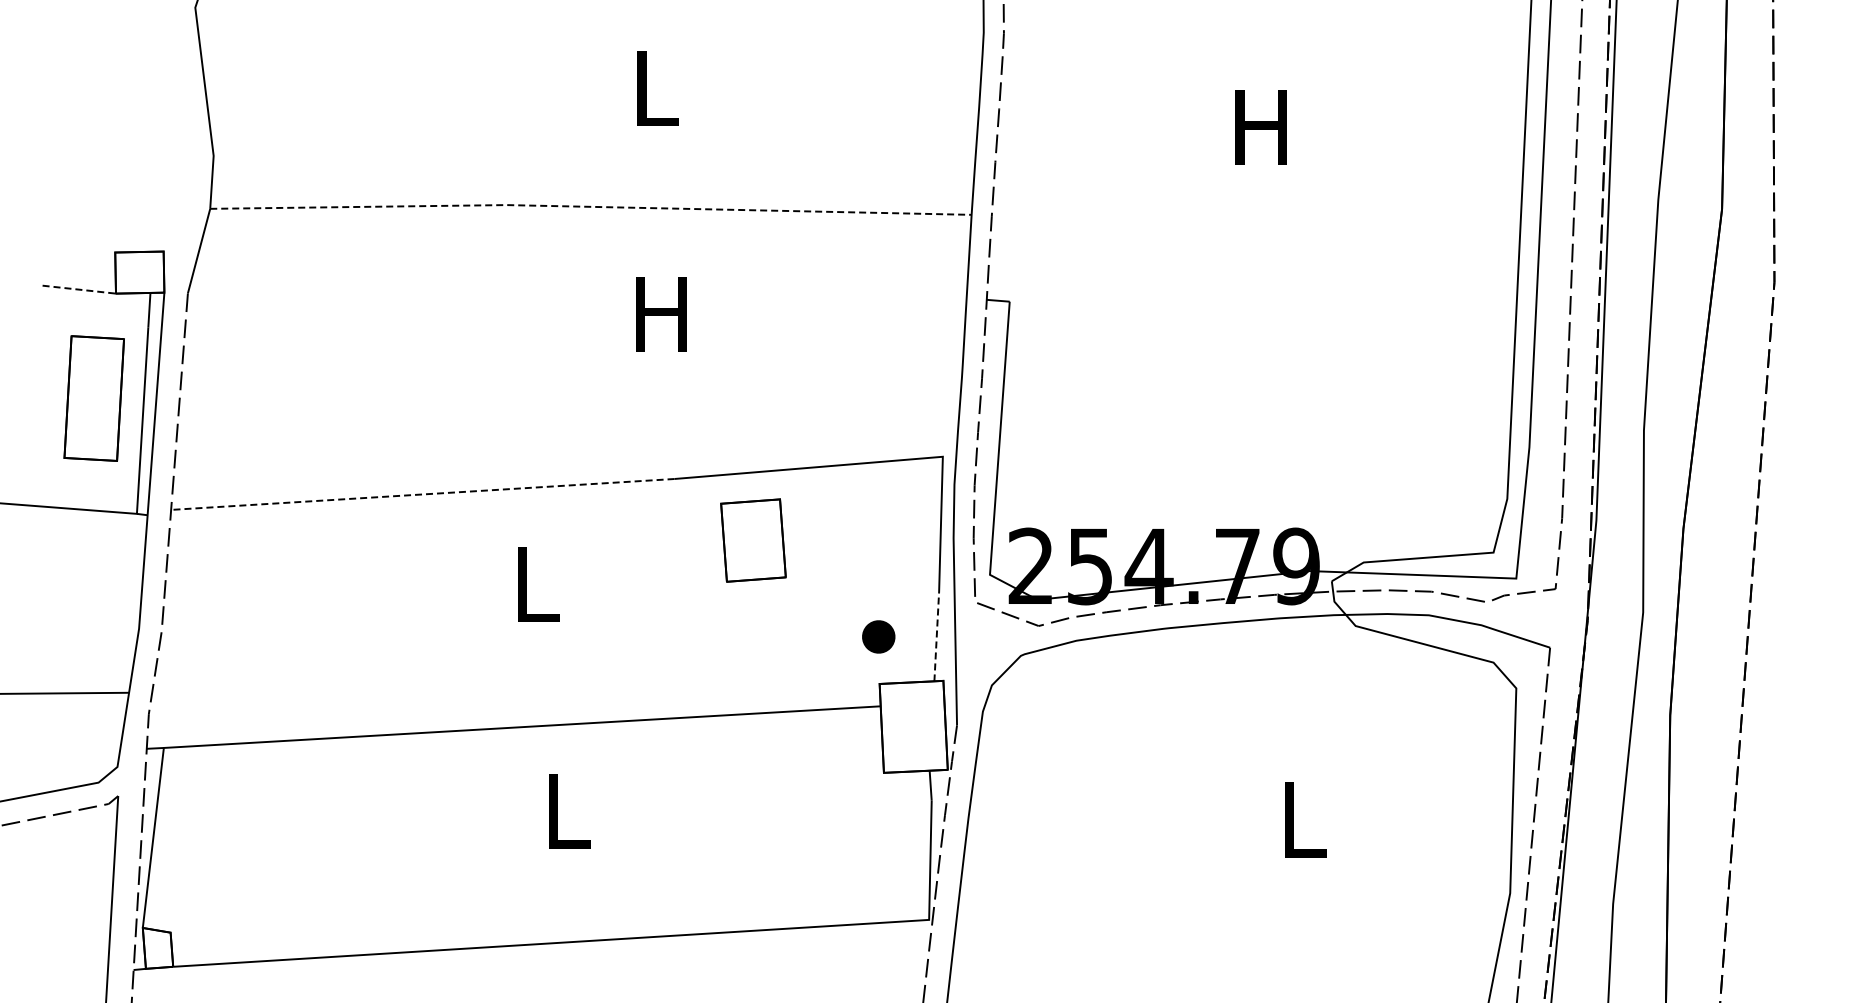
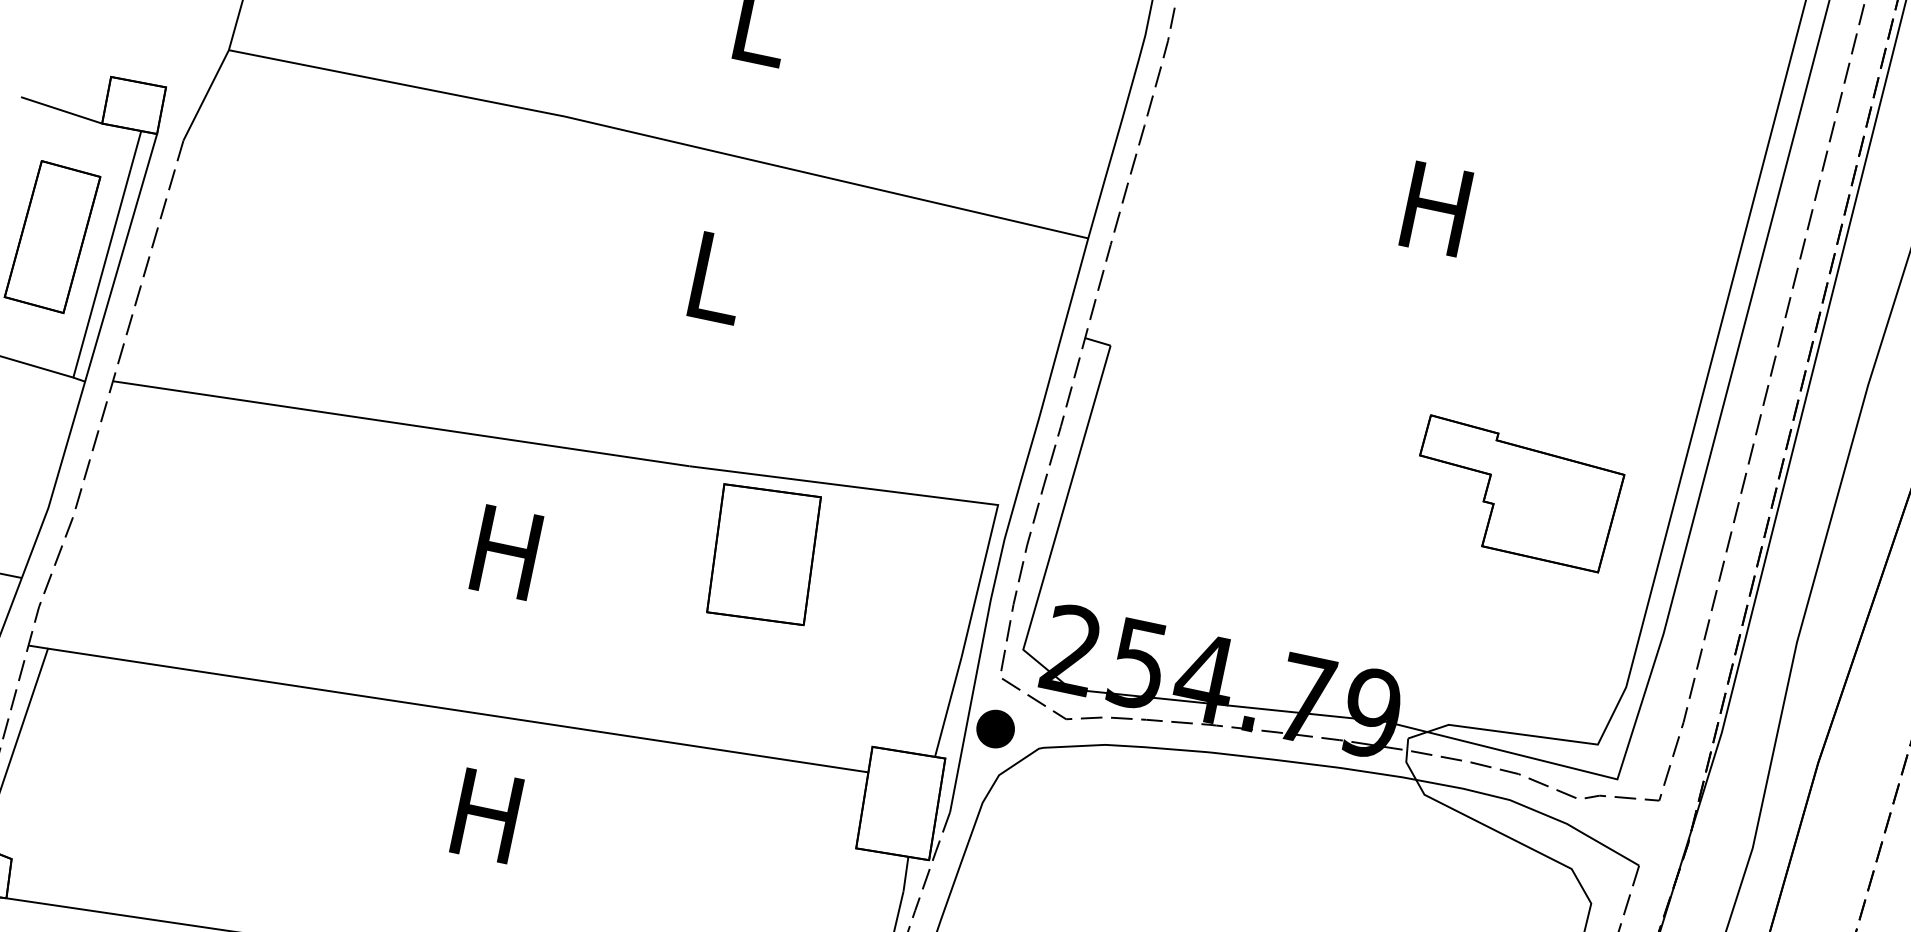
line: (590, 206) -> (659, 138), dashed -> solid
line: (79, 289) -> (61, 110), dashed -> solid
text: (661, 314) -> (713, 277), H -> L
part: (1379, 354) -> (1516, 493), added
line: (422, 494) -> (400, 423), dashed -> solid
part: (753, 540) -> (764, 554), size x1.43
text: (534, 584) -> (506, 552), L -> H
part: (878, 636) -> (995, 728), moved
line: (936, 636) -> (948, 706), dashed -> solid
text: (565, 811) -> (486, 816), L -> H

